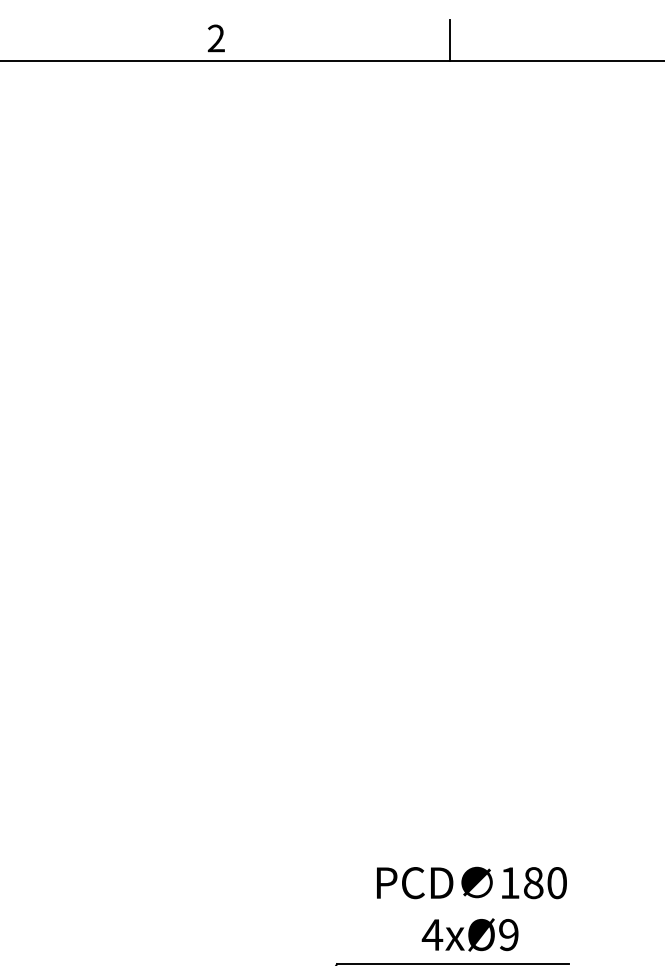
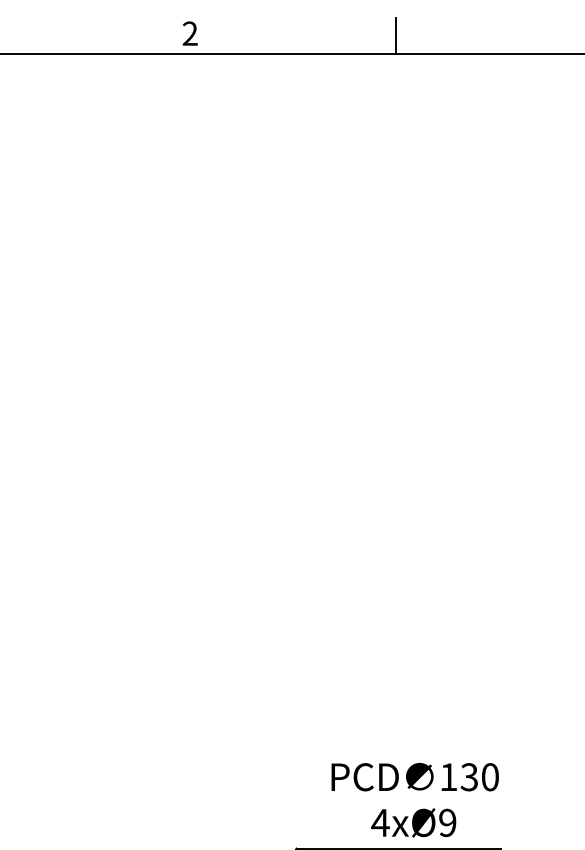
text: (533, 883) -> (469, 777), 180 -> 130

